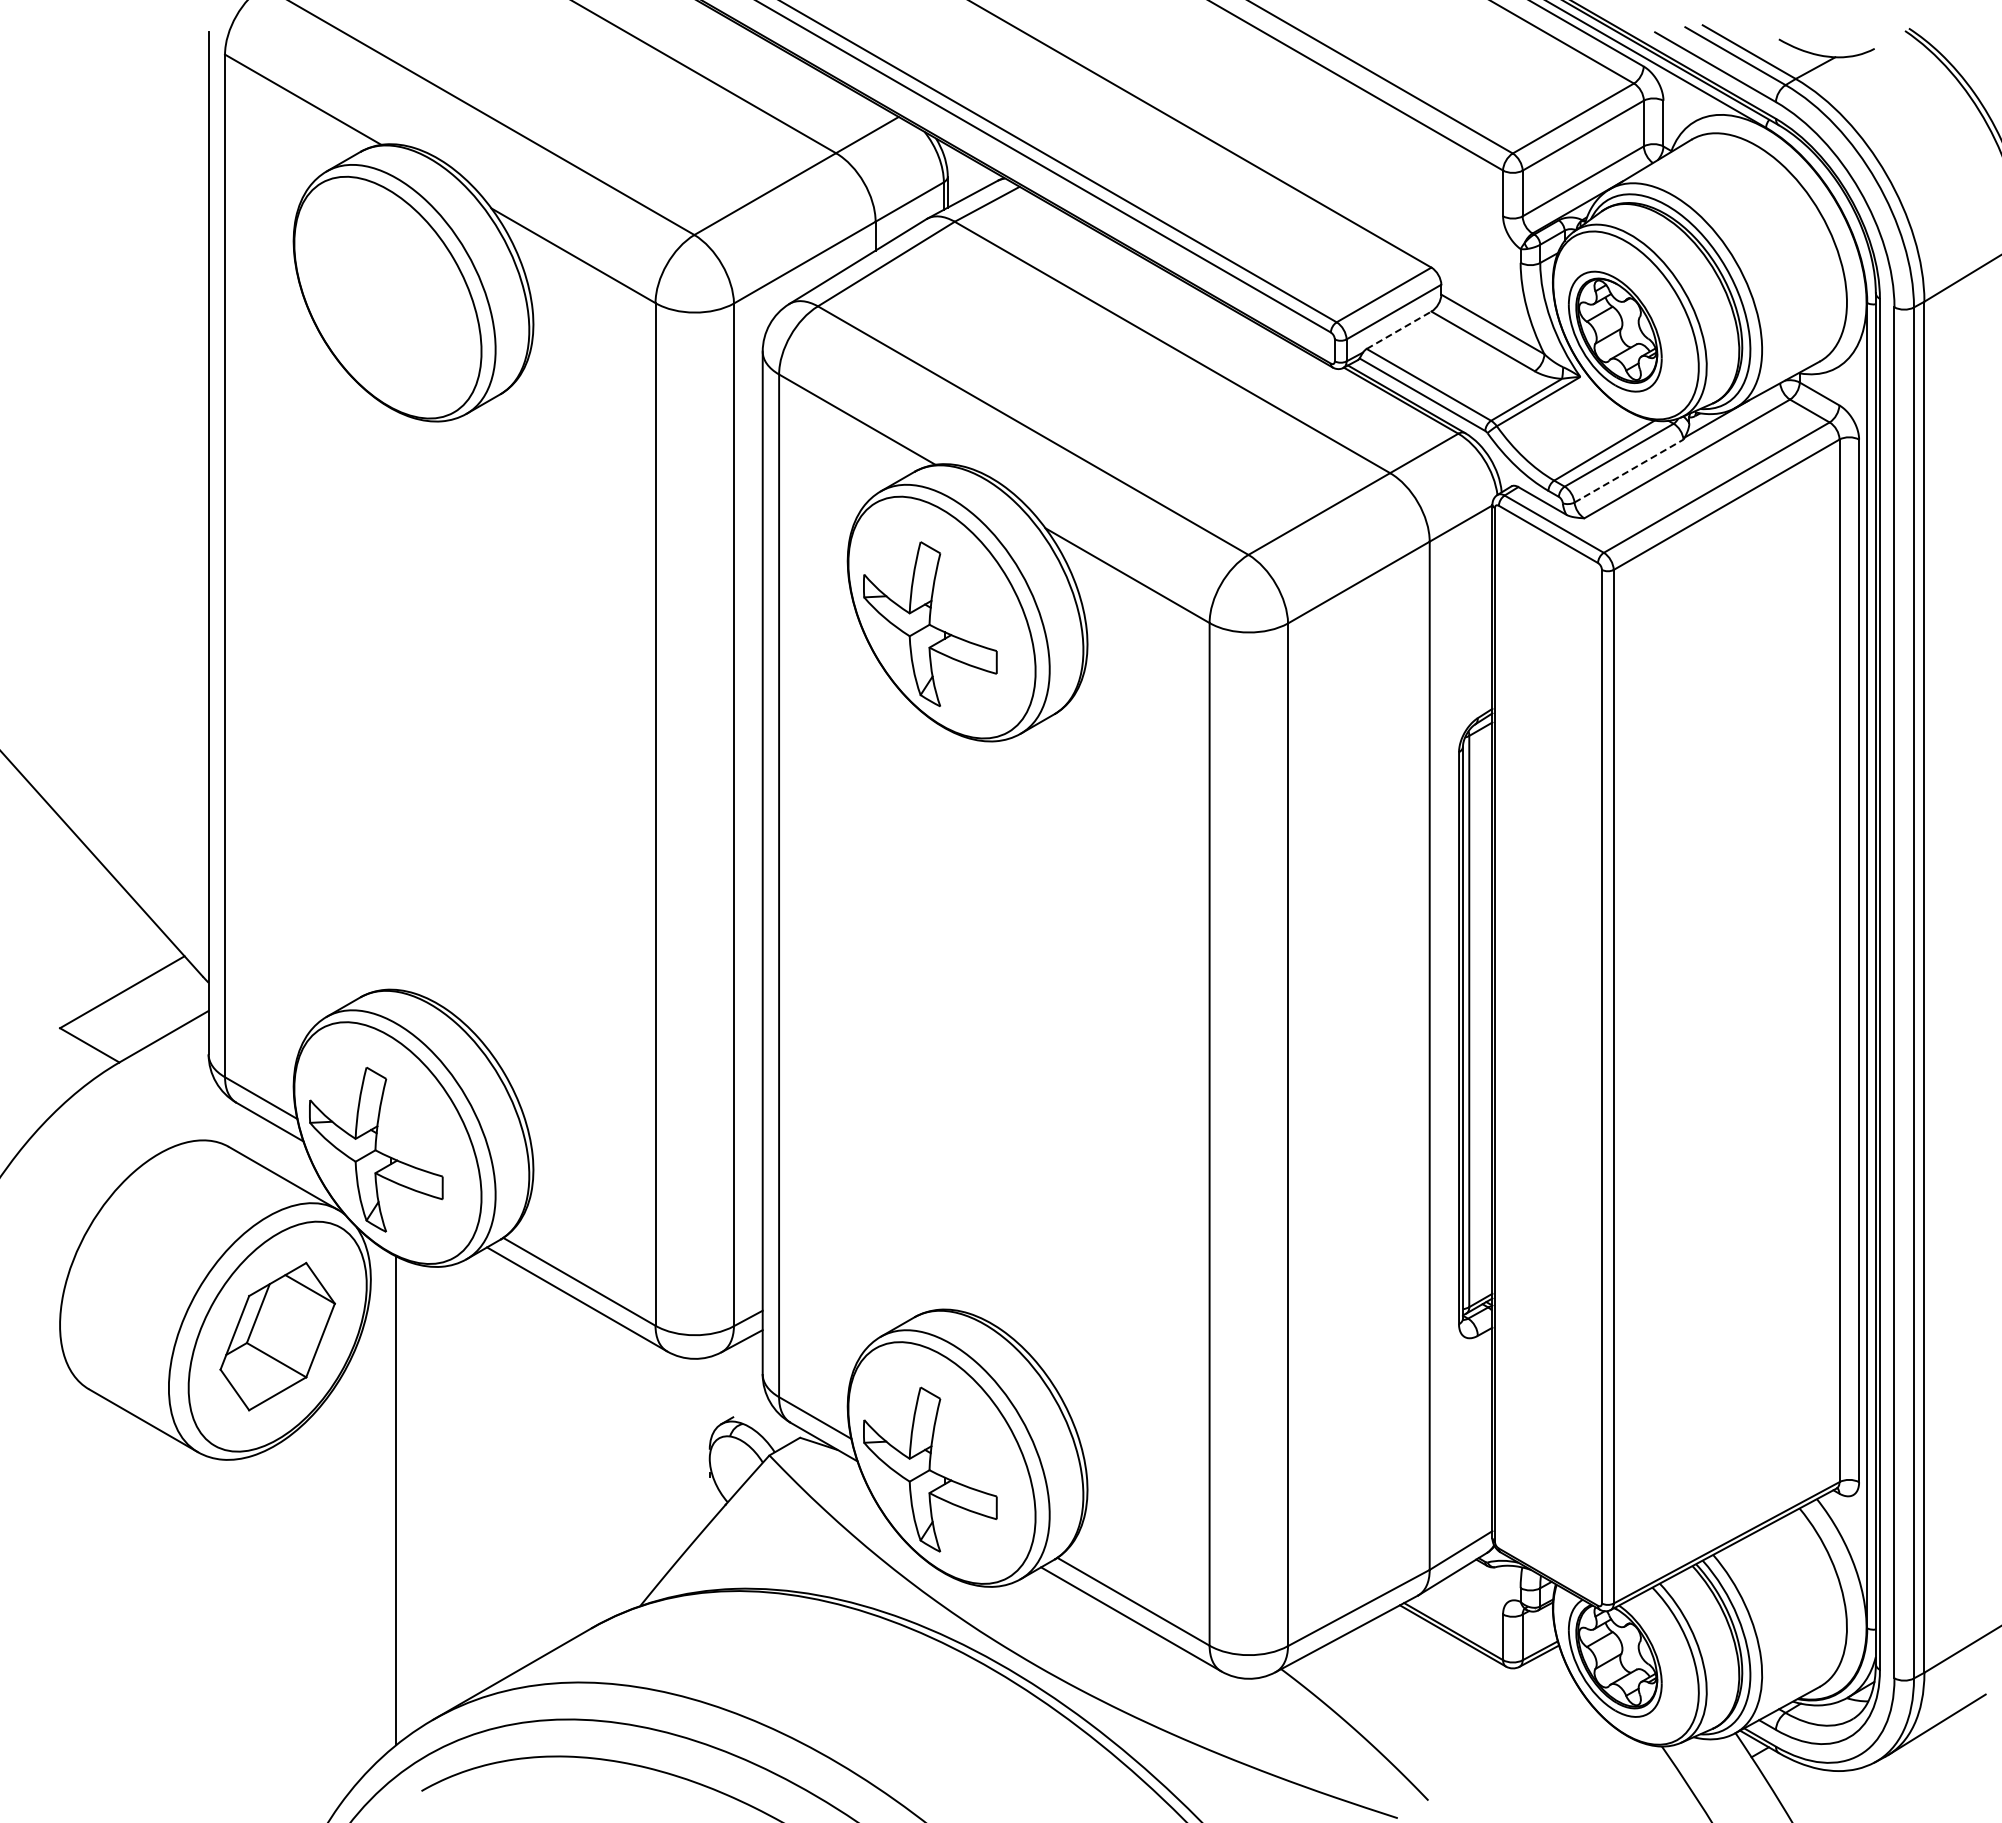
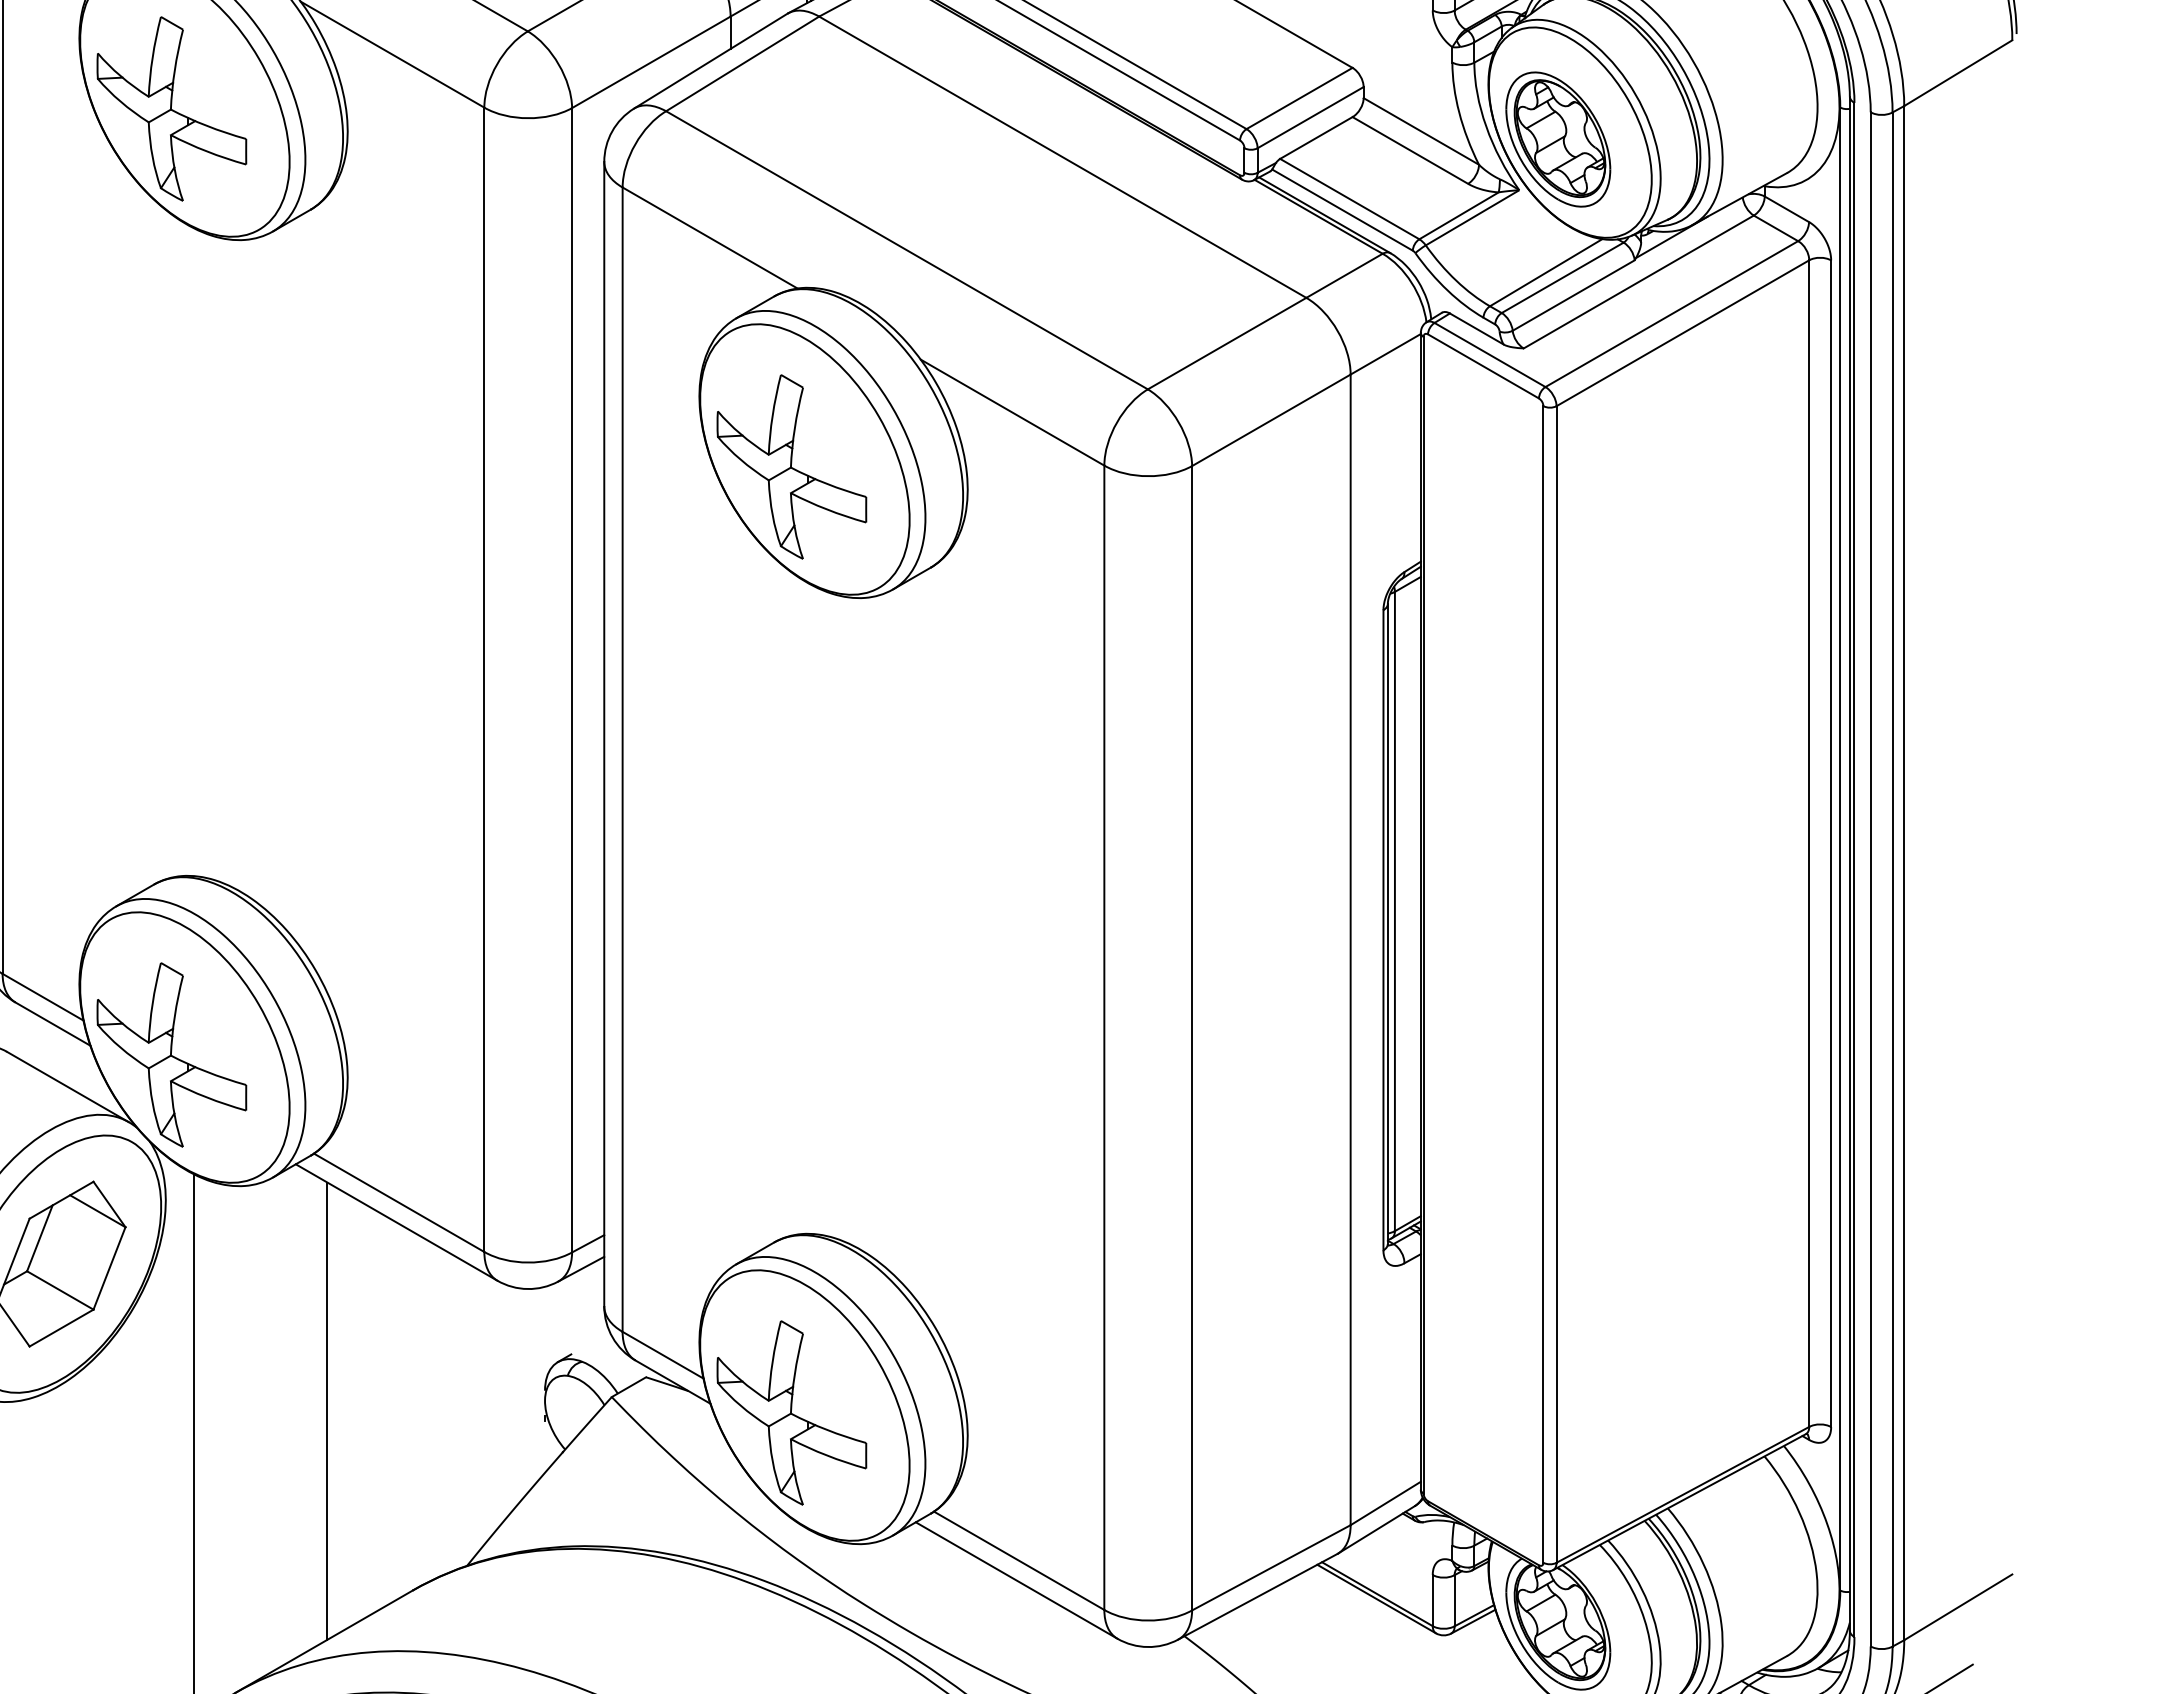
part: (376, 304) -> (172, 109), added
line: (1399, 330) -> (1316, 138), dashed -> solid
line: (1629, 471) -> (1574, 296), dashed -> solid
line: (515, 1467) -> (327, 1410), added

